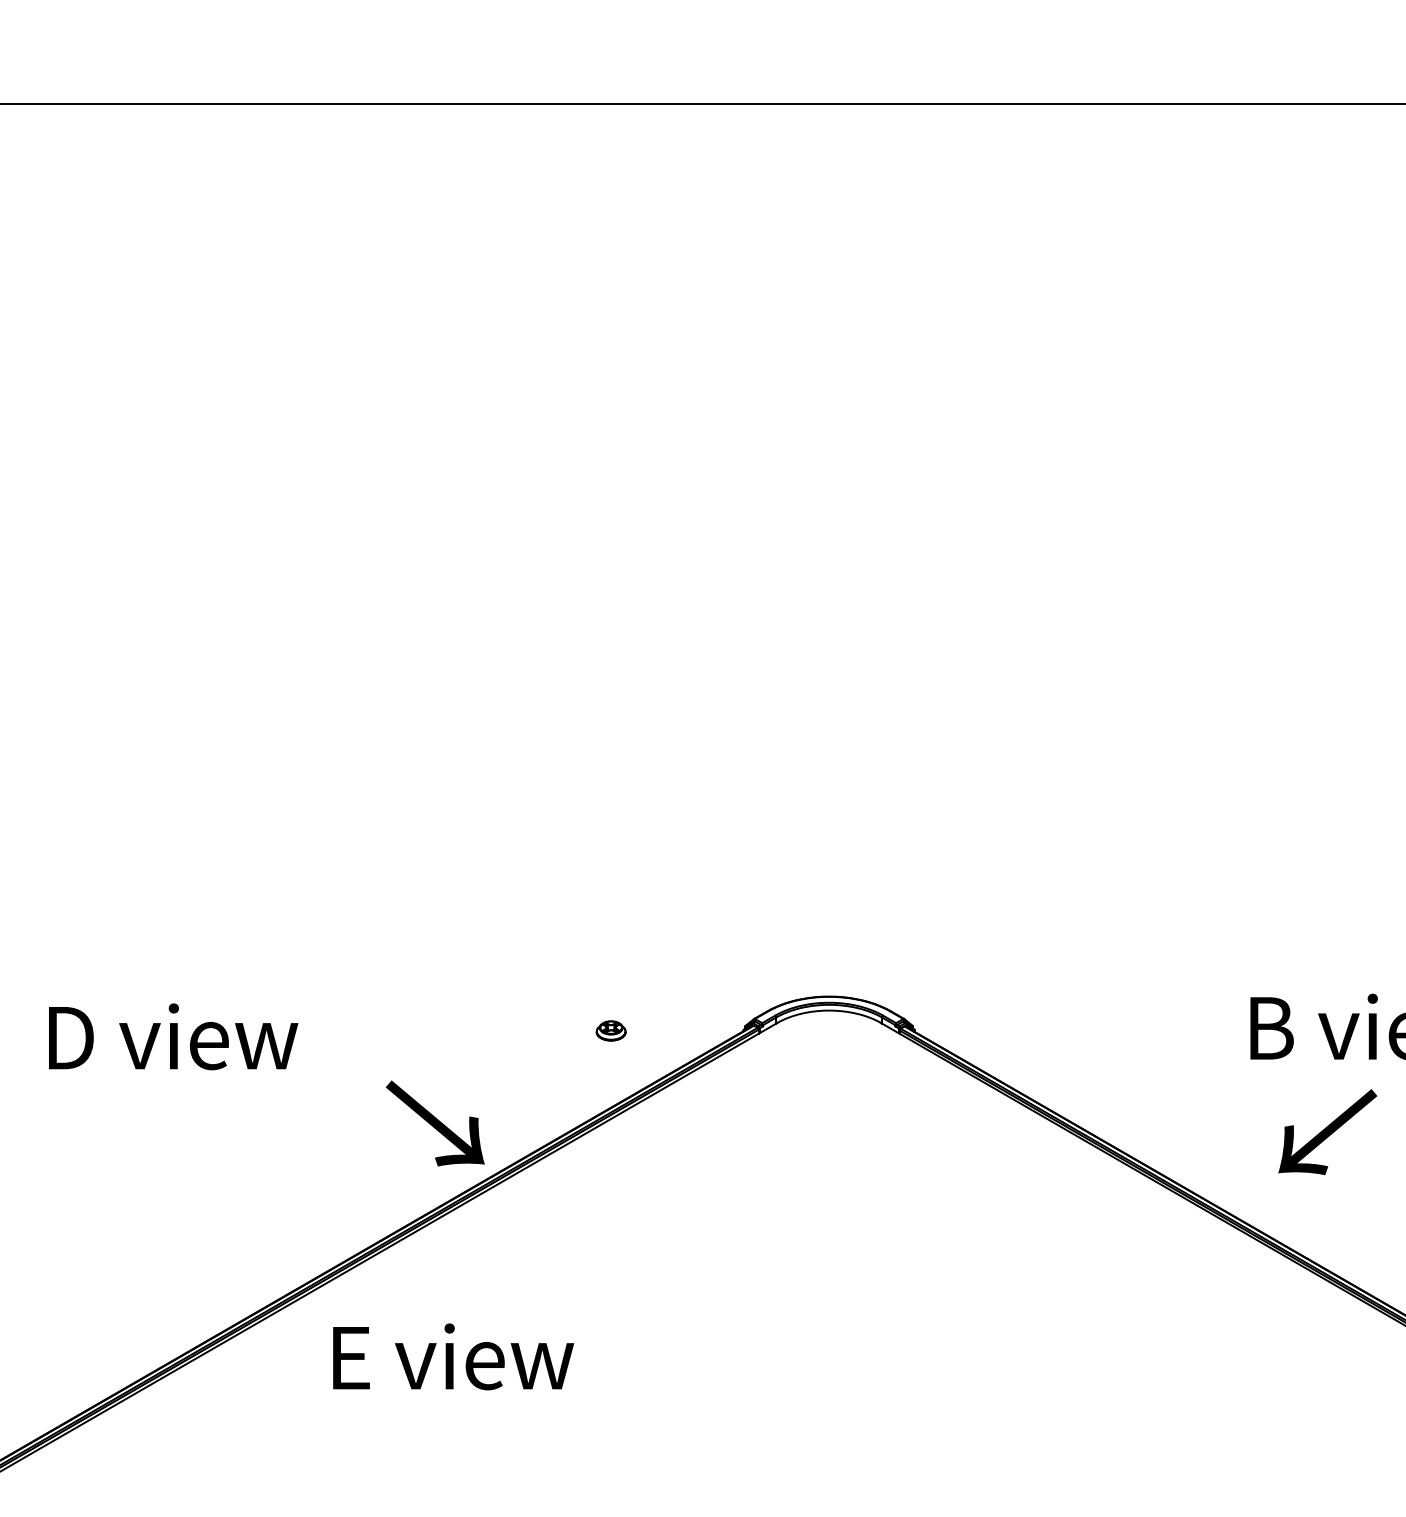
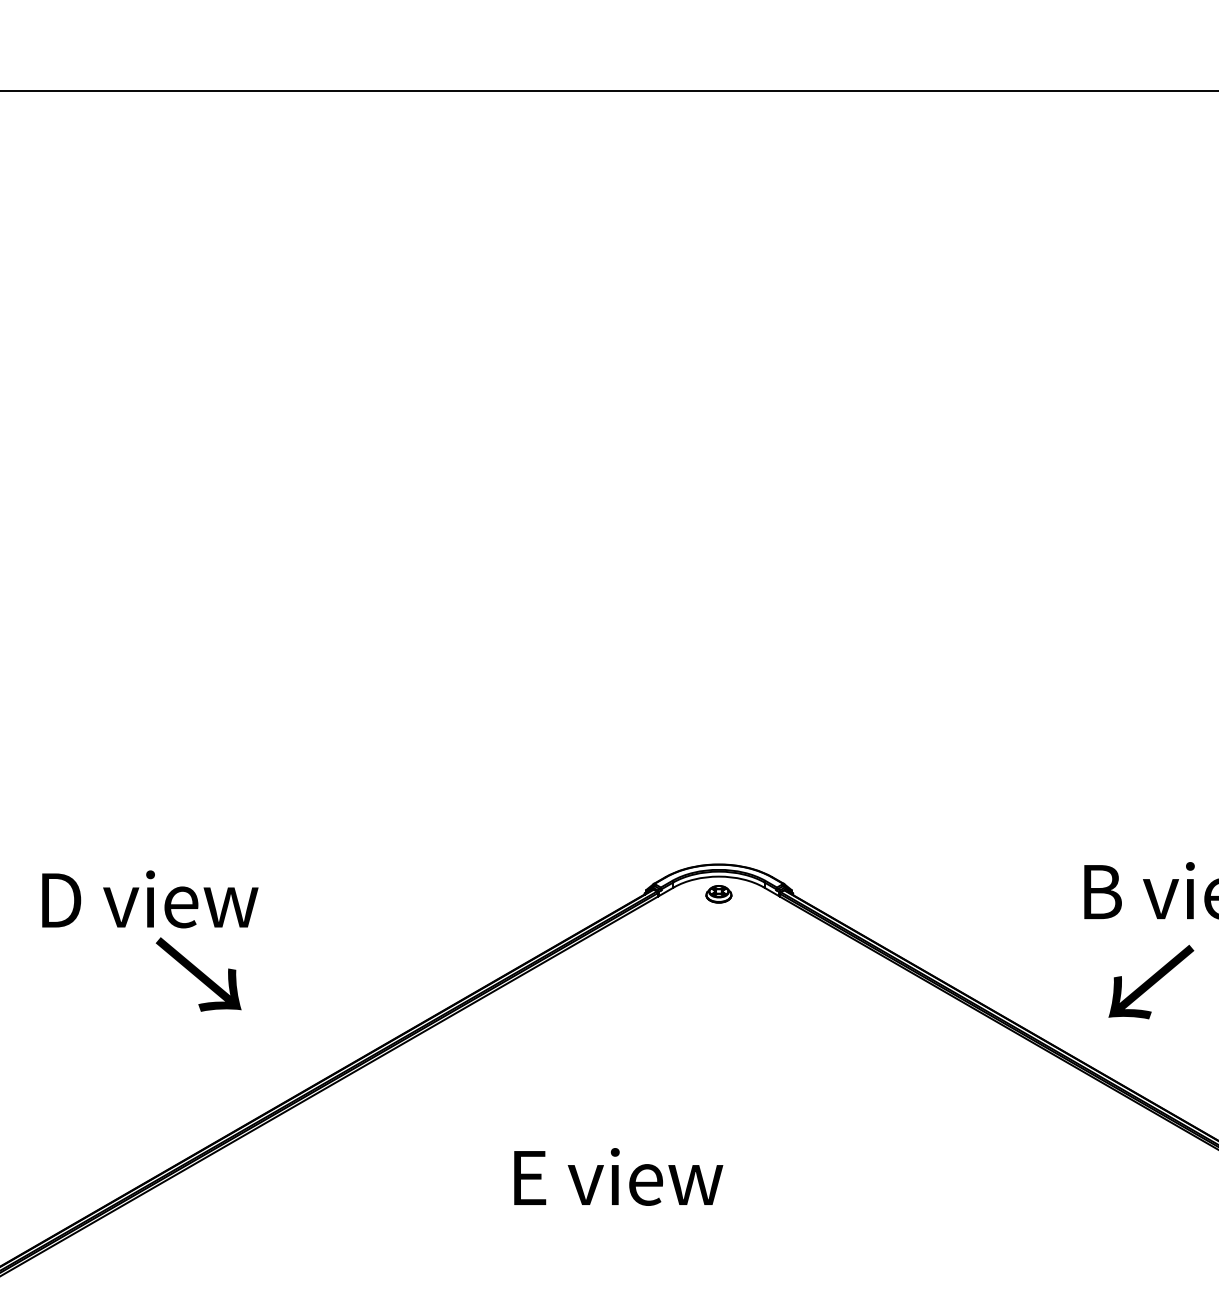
part: (610, 1030) -> (718, 893), moved
text: (435, 1123) -> (198, 974), moved
text: (453, 1356) -> (618, 1176), moved

